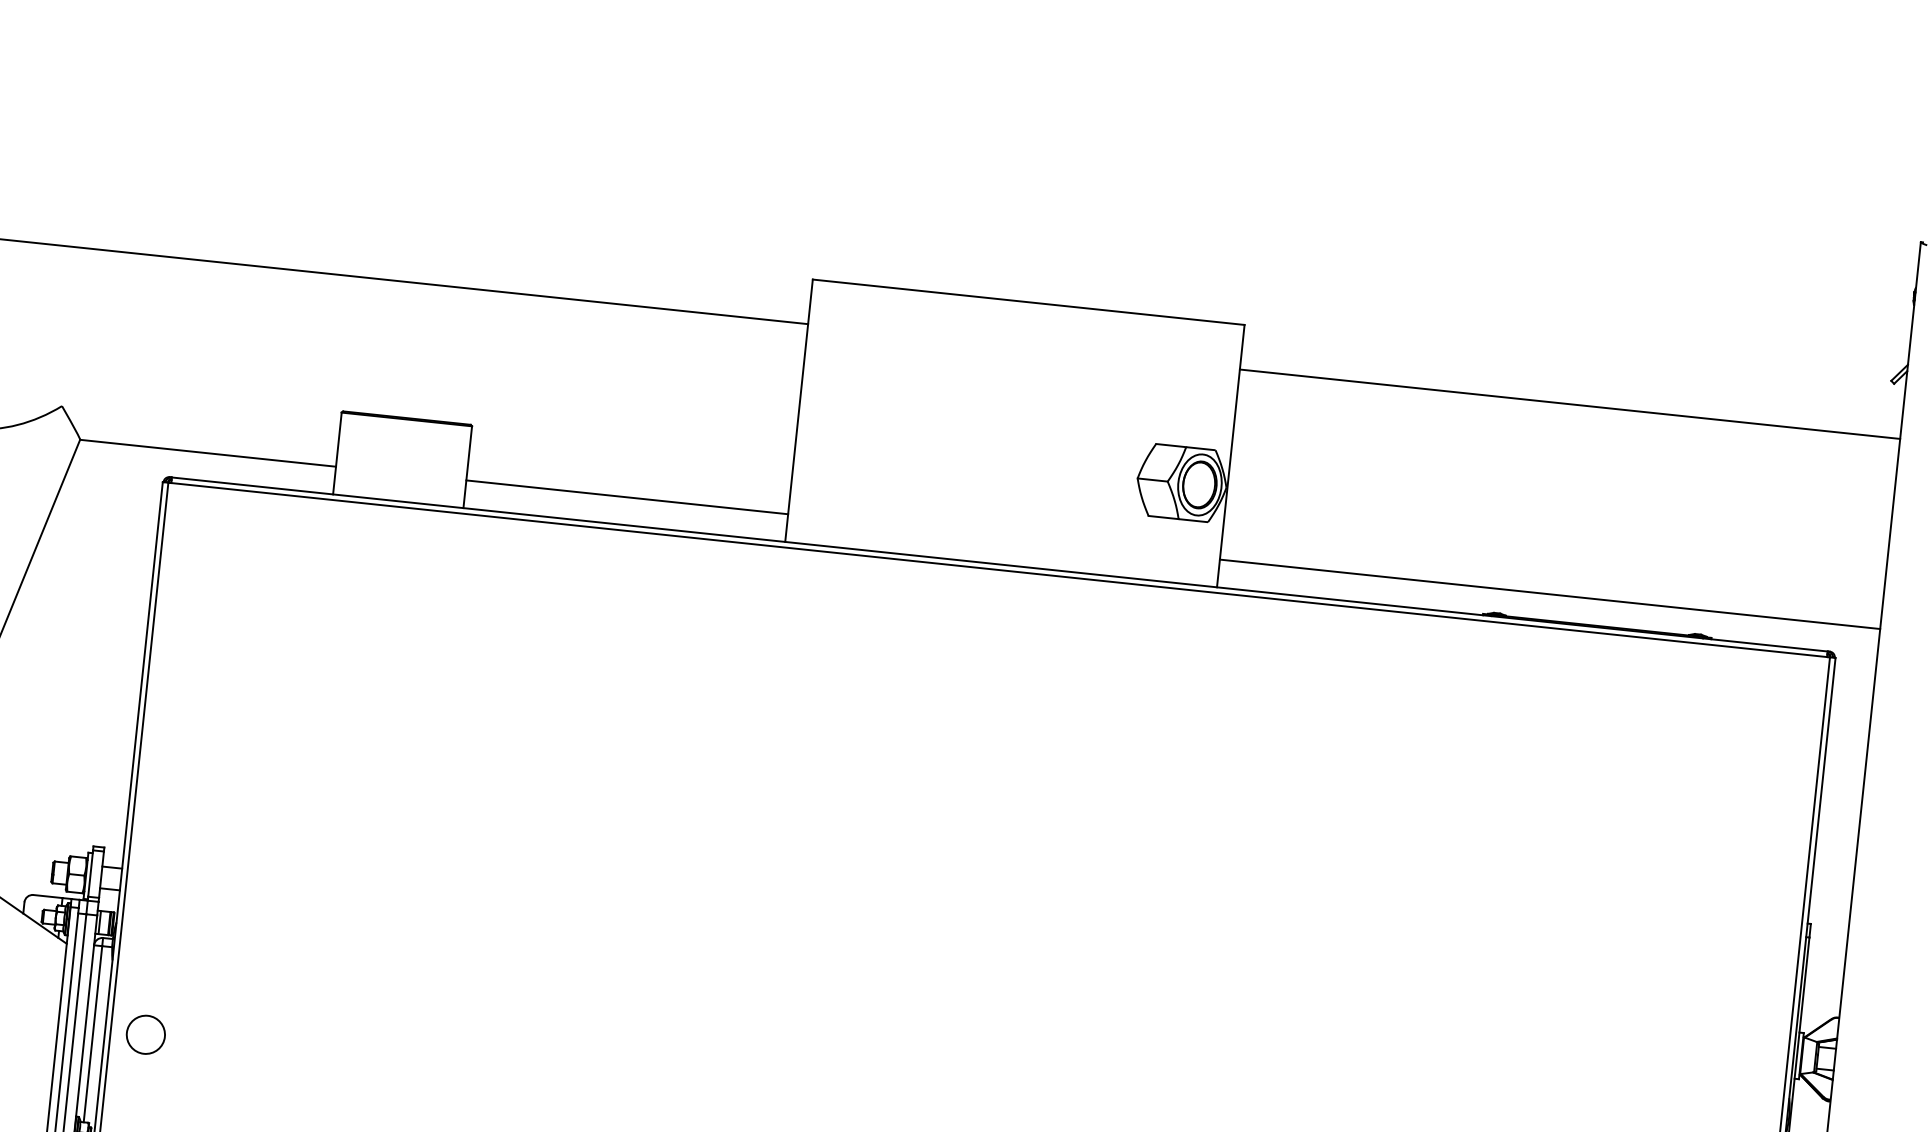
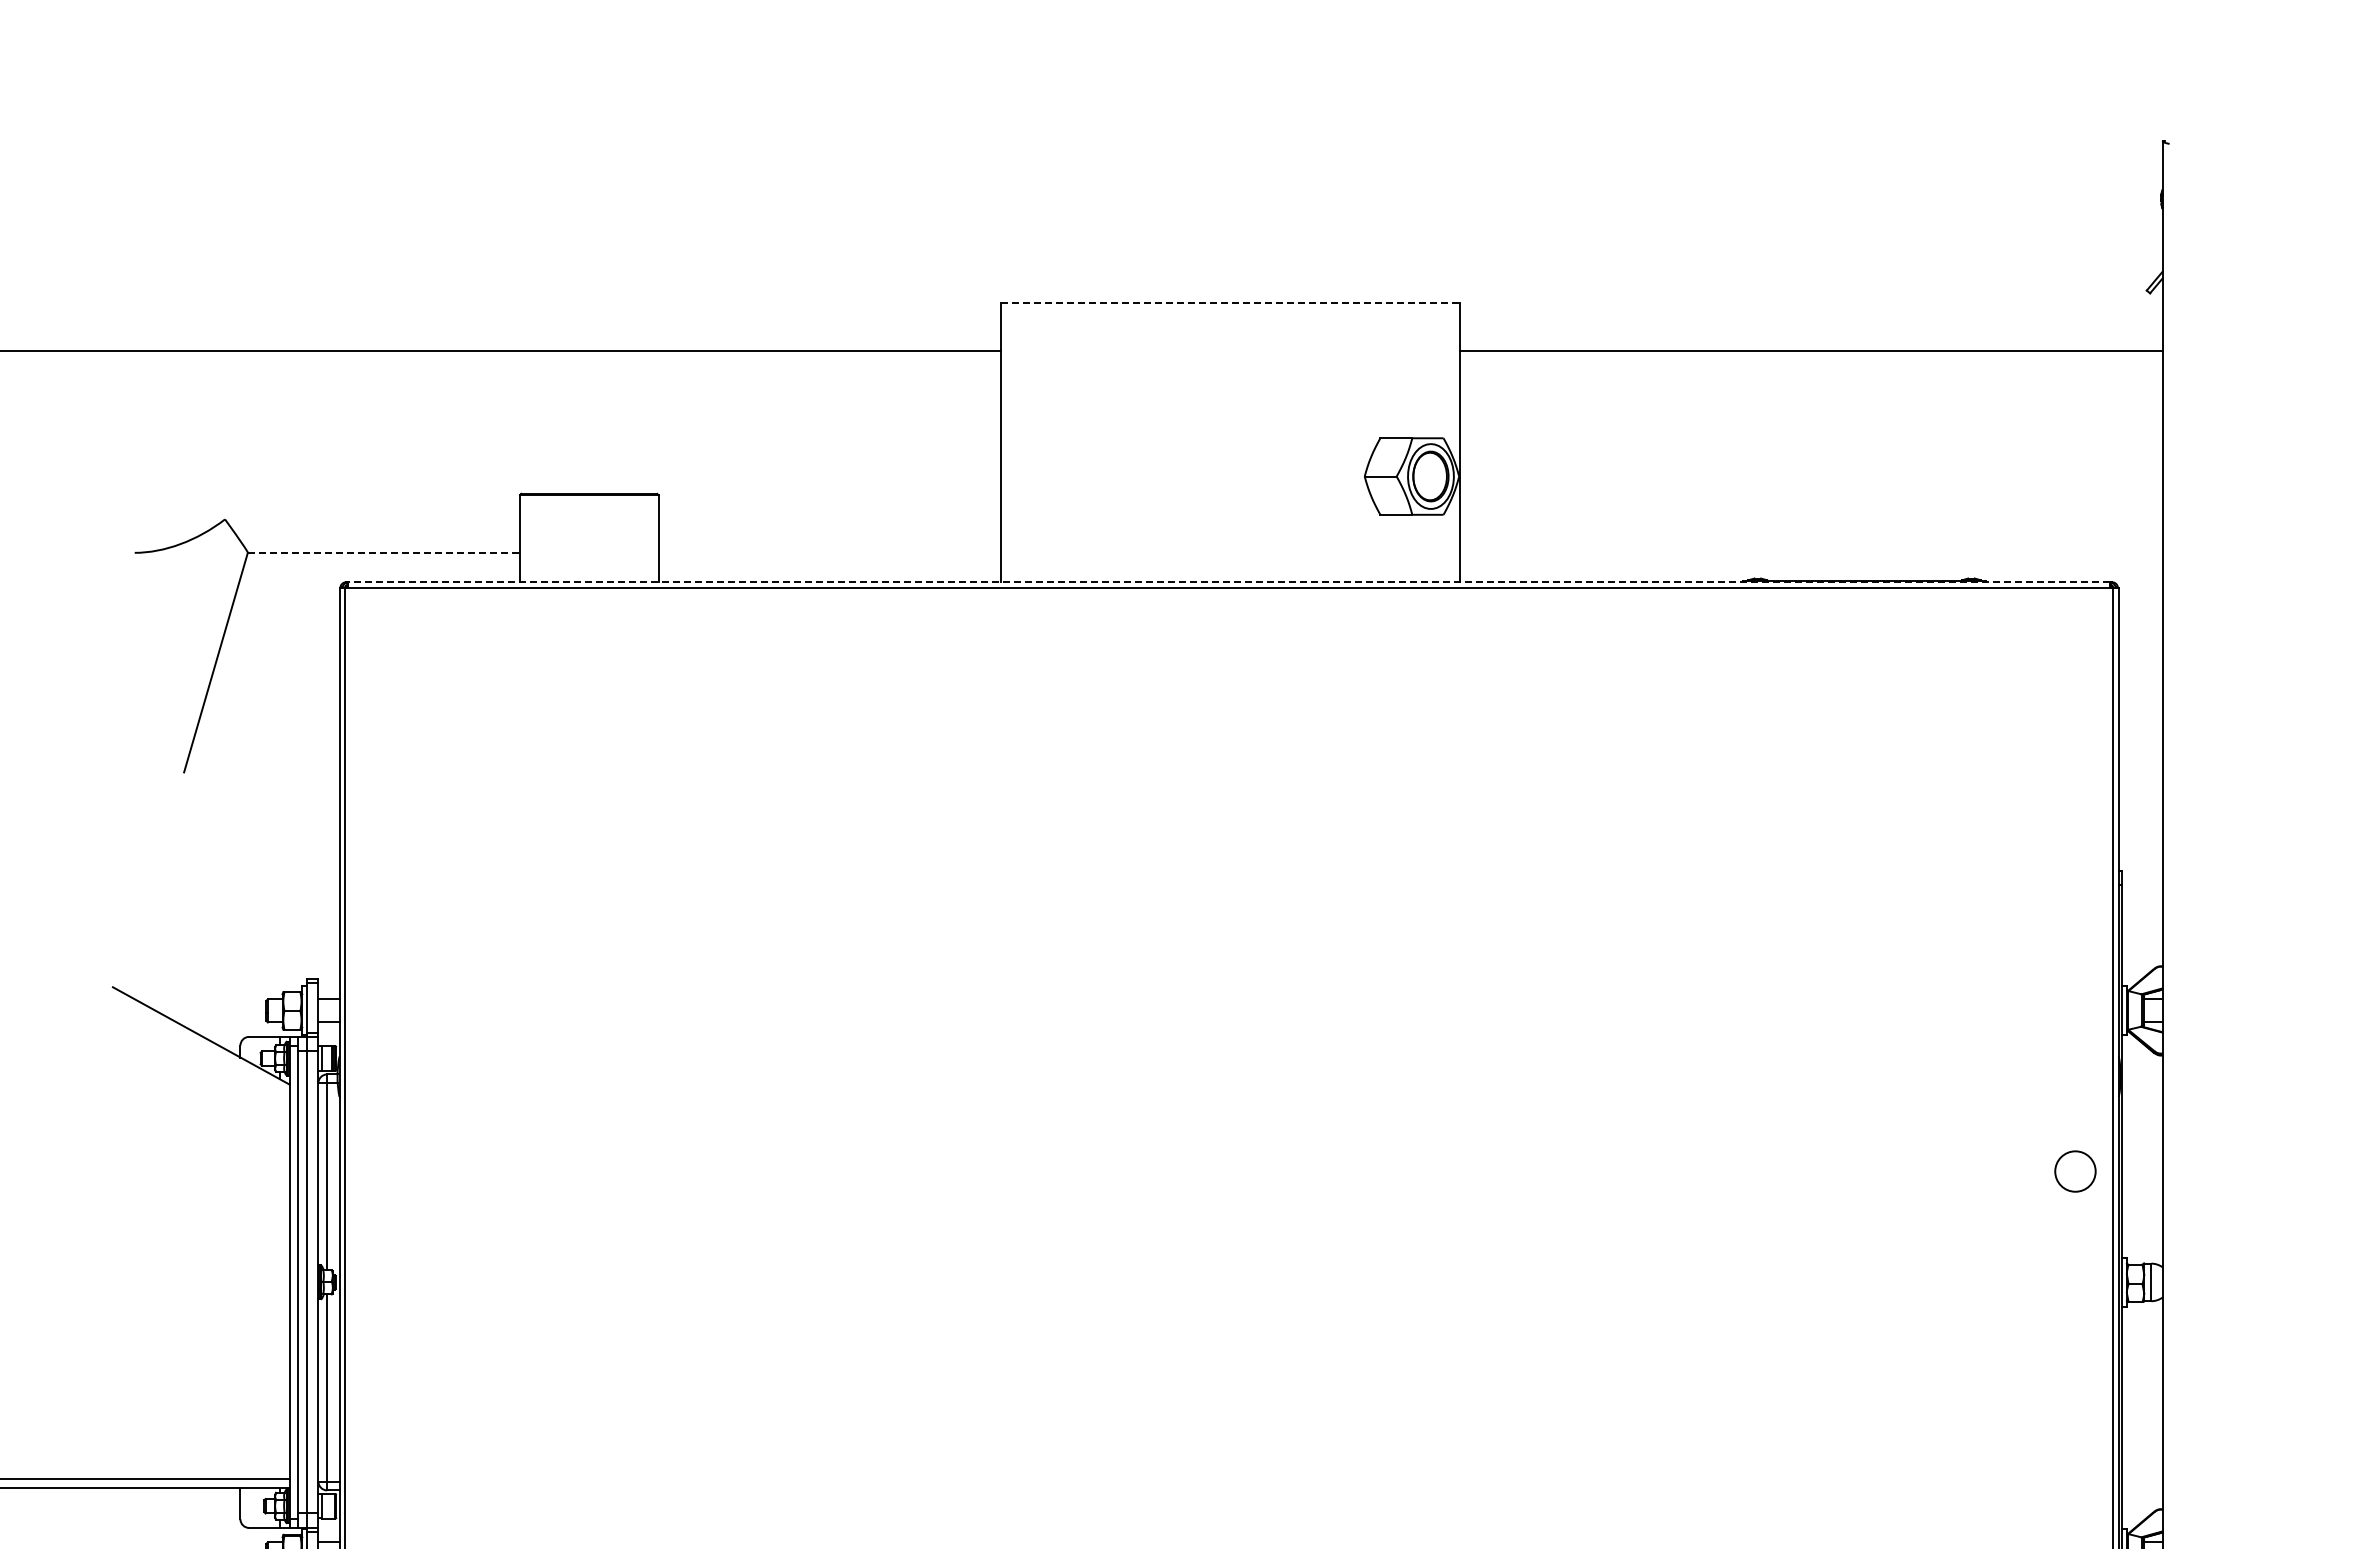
line: (1028, 302) -> (1230, 303), solid -> dashed
line: (208, 452) -> (384, 552), solid -> dashed
line: (626, 496) -> (829, 552), removed
line: (1000, 564) -> (1229, 582), solid -> dashed
line: (1550, 593) -> (1811, 552), removed
circle: (145, 1034) -> (382, 1171), removed

